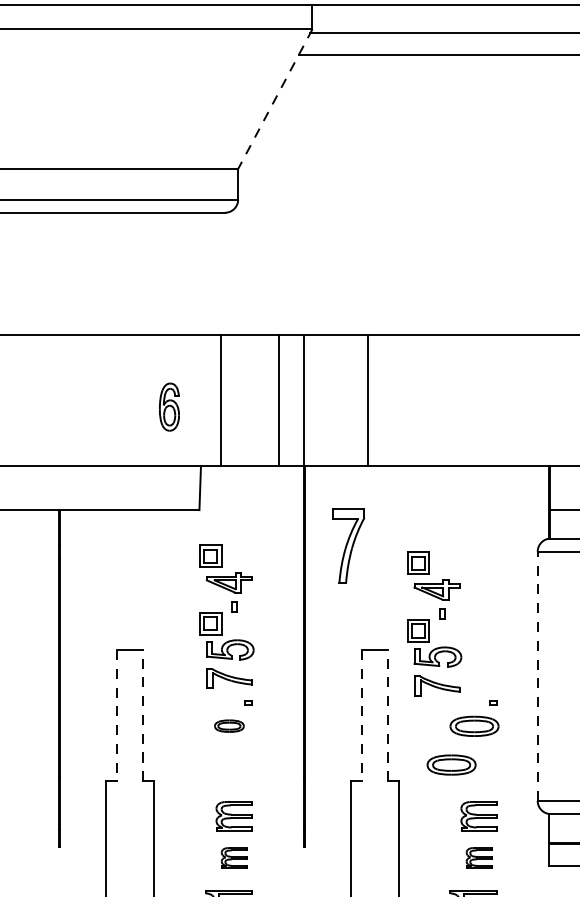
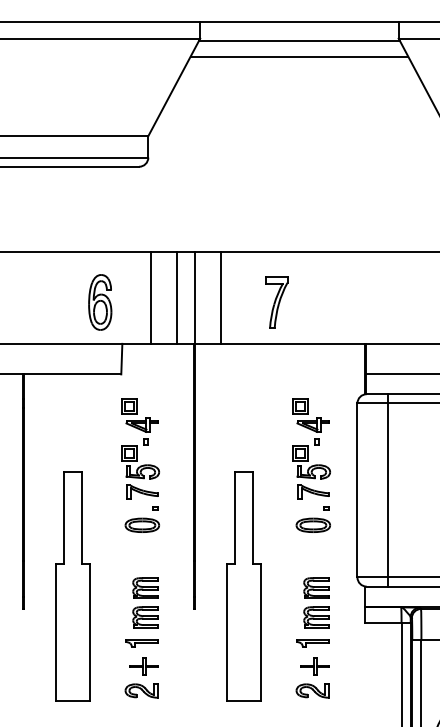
line: (275, 99) -> (174, 87), dashed -> solid
line: (221, 400) -> (150, 297), moved
line: (368, 400) -> (221, 297), moved
part: (169, 407) -> (100, 302), size x1.67
part: (348, 546) -> (276, 302), moved
part: (434, 623) -> (311, 448), moved
line: (537, 675) -> (357, 489), dashed -> solid
line: (116, 715) -> (63, 517), dashed -> solid
line: (142, 715) -> (81, 517), dashed -> solid
line: (361, 715) -> (234, 517), dashed -> solid
line: (387, 715) -> (252, 517), dashed -> solid
part: (228, 725) -> (141, 524), size x1.67
part: (450, 763) -> (296, 551), removed
part: (234, 858) -> (145, 617), size x1.43
part: (479, 858) -> (316, 617), size x1.43

